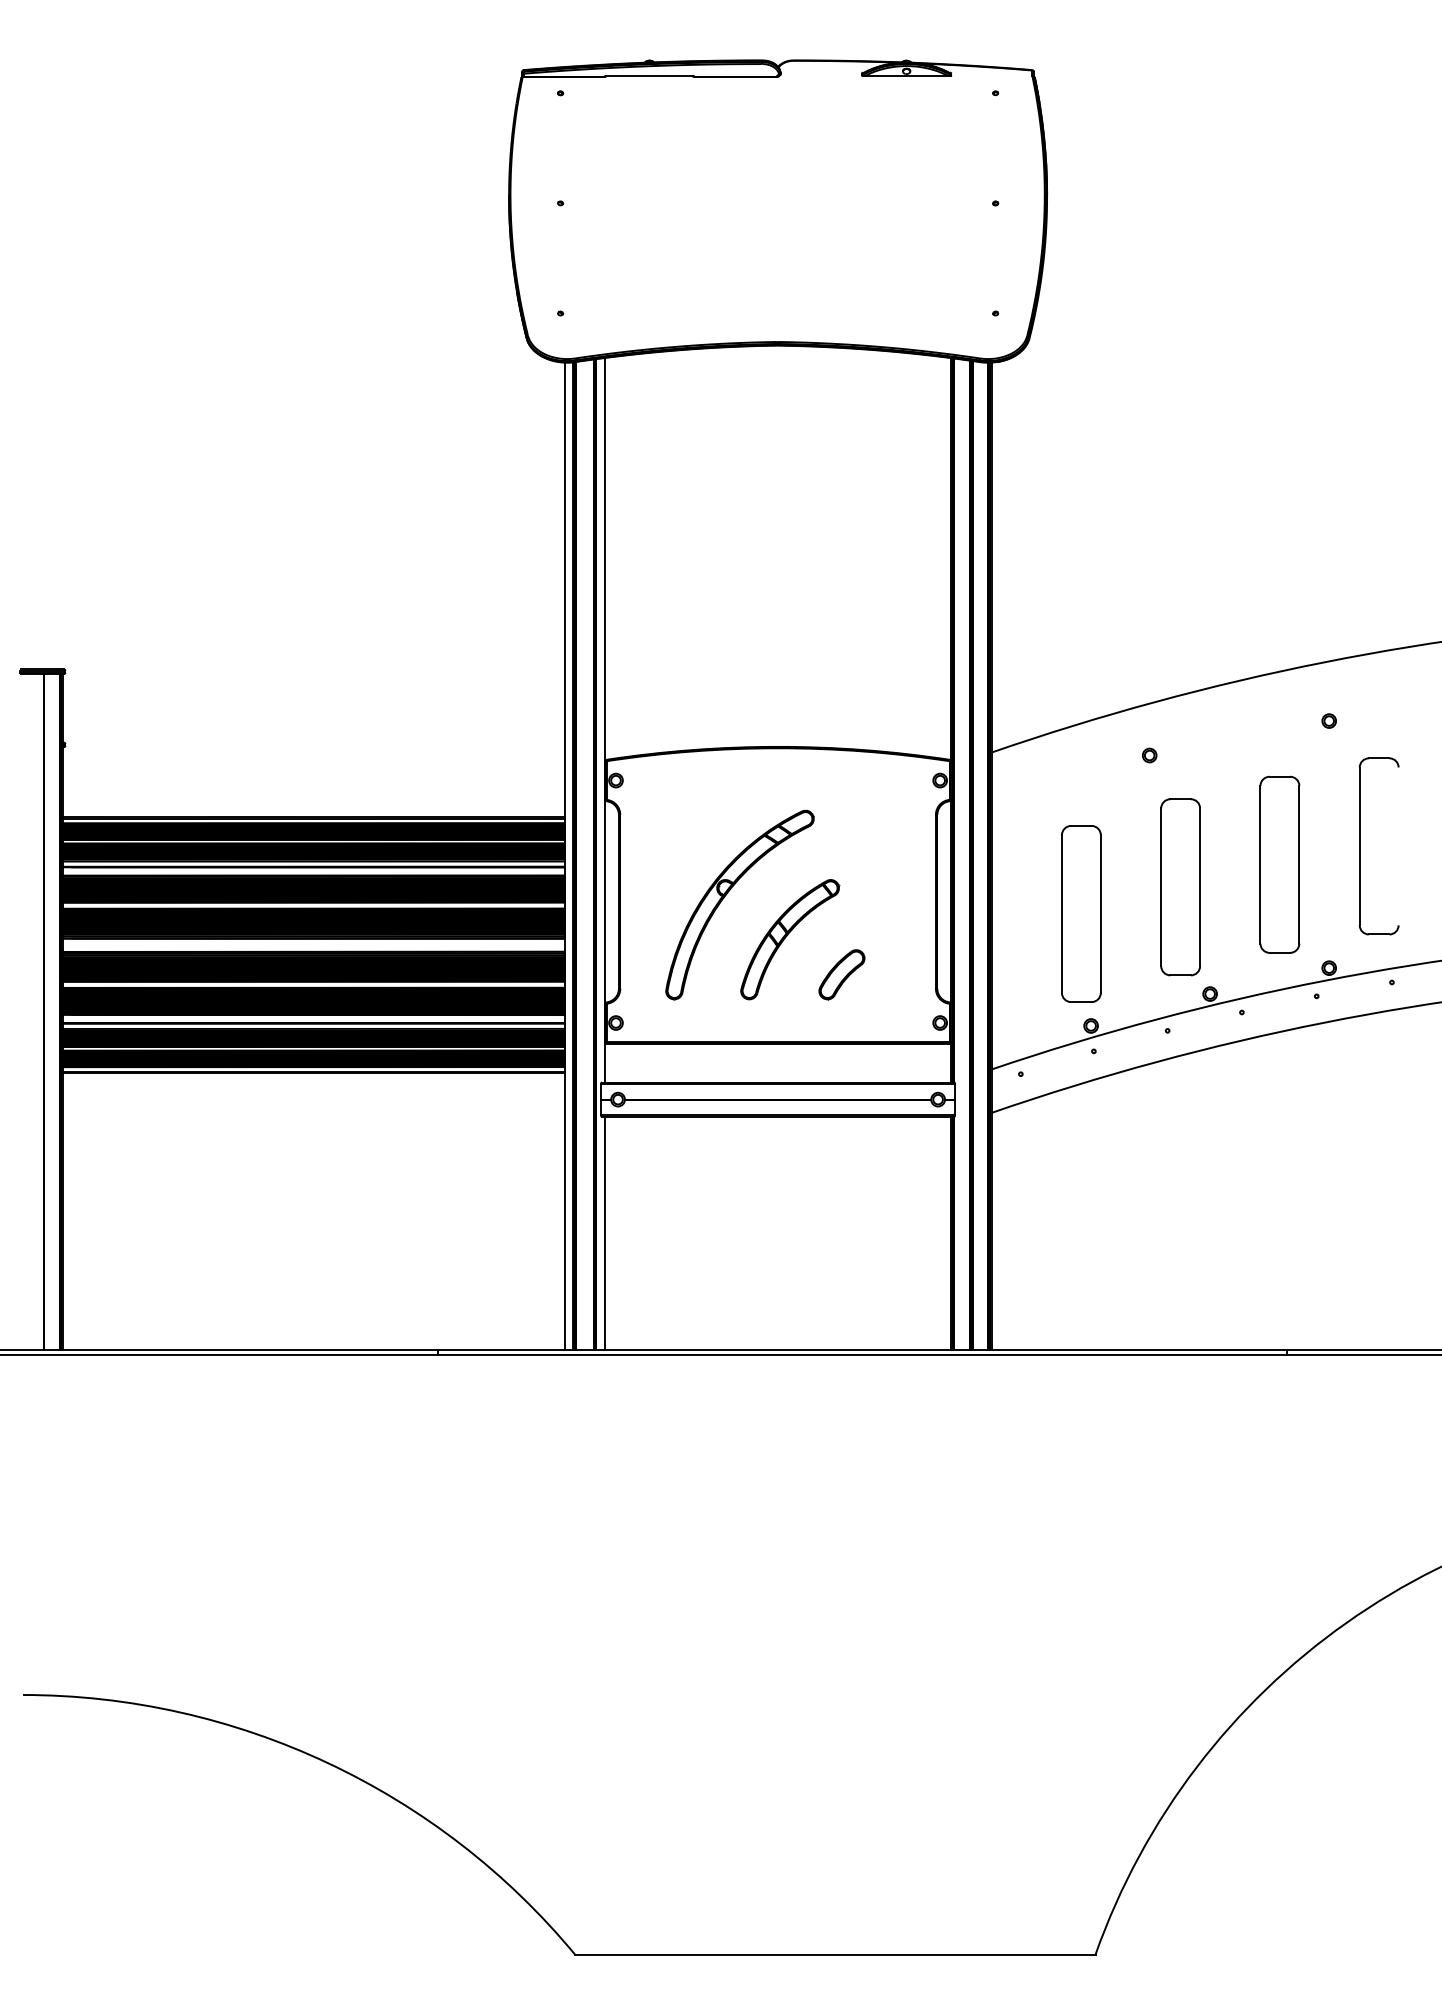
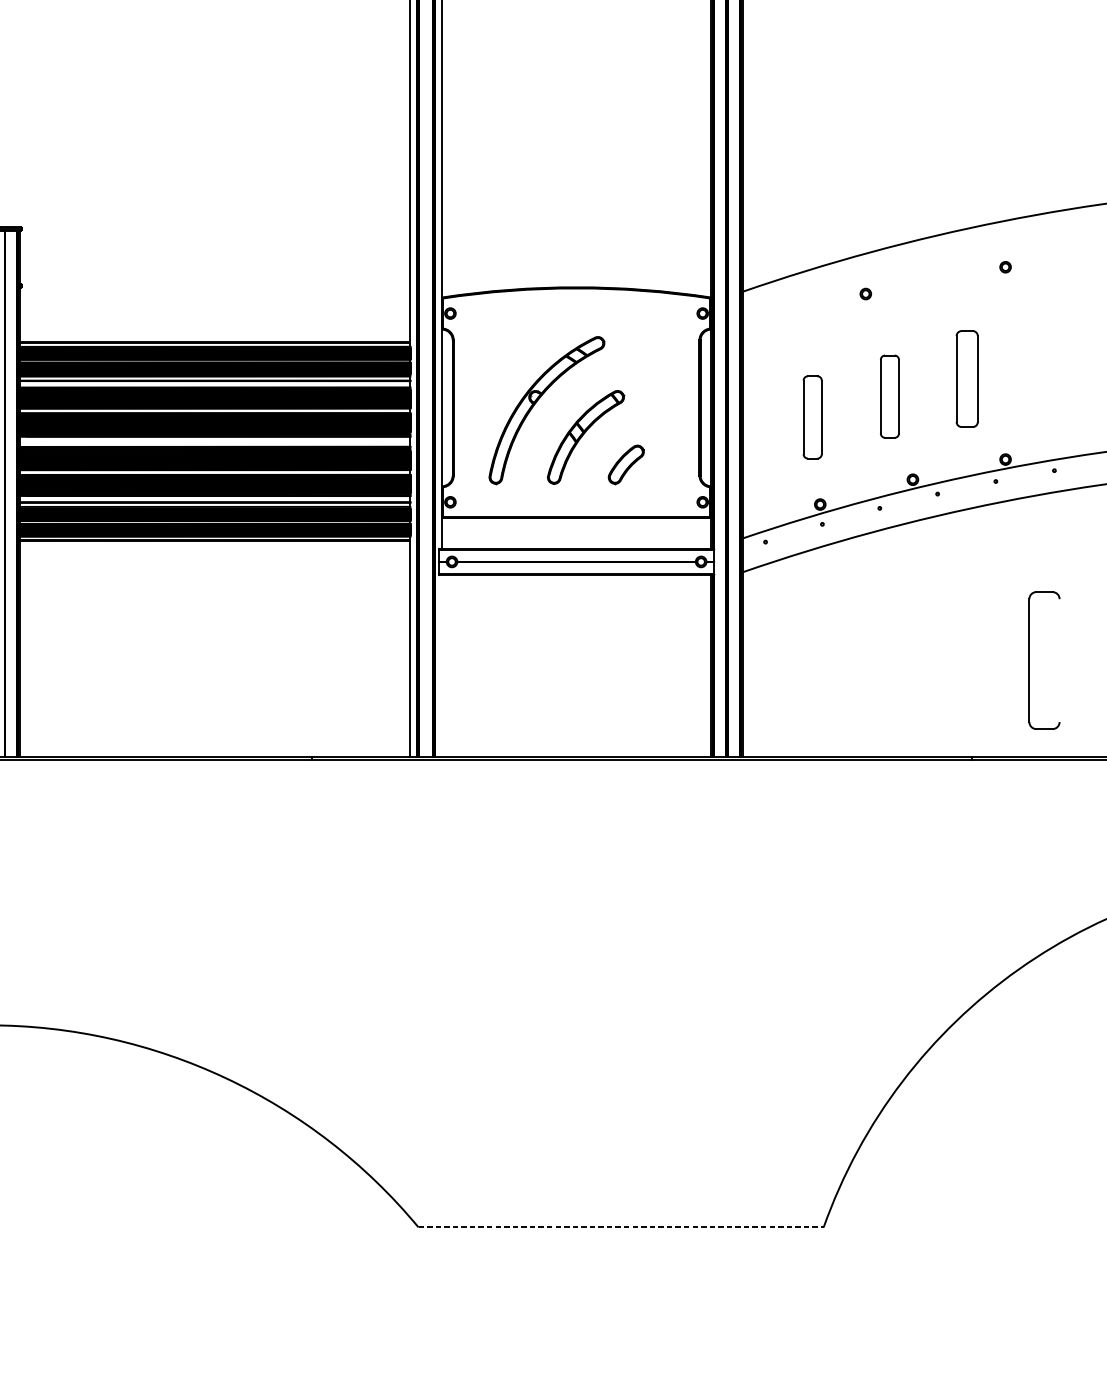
part: (1360, 846) -> (1029, 660), moved
part: (1279, 864) -> (966, 378), size x0.7
part: (1180, 887) -> (889, 396), size x0.6
part: (1081, 913) -> (812, 417), size x0.6
line: (605, 1233) -> (442, 666), removed
line: (835, 1954) -> (621, 1227), solid -> dashed

